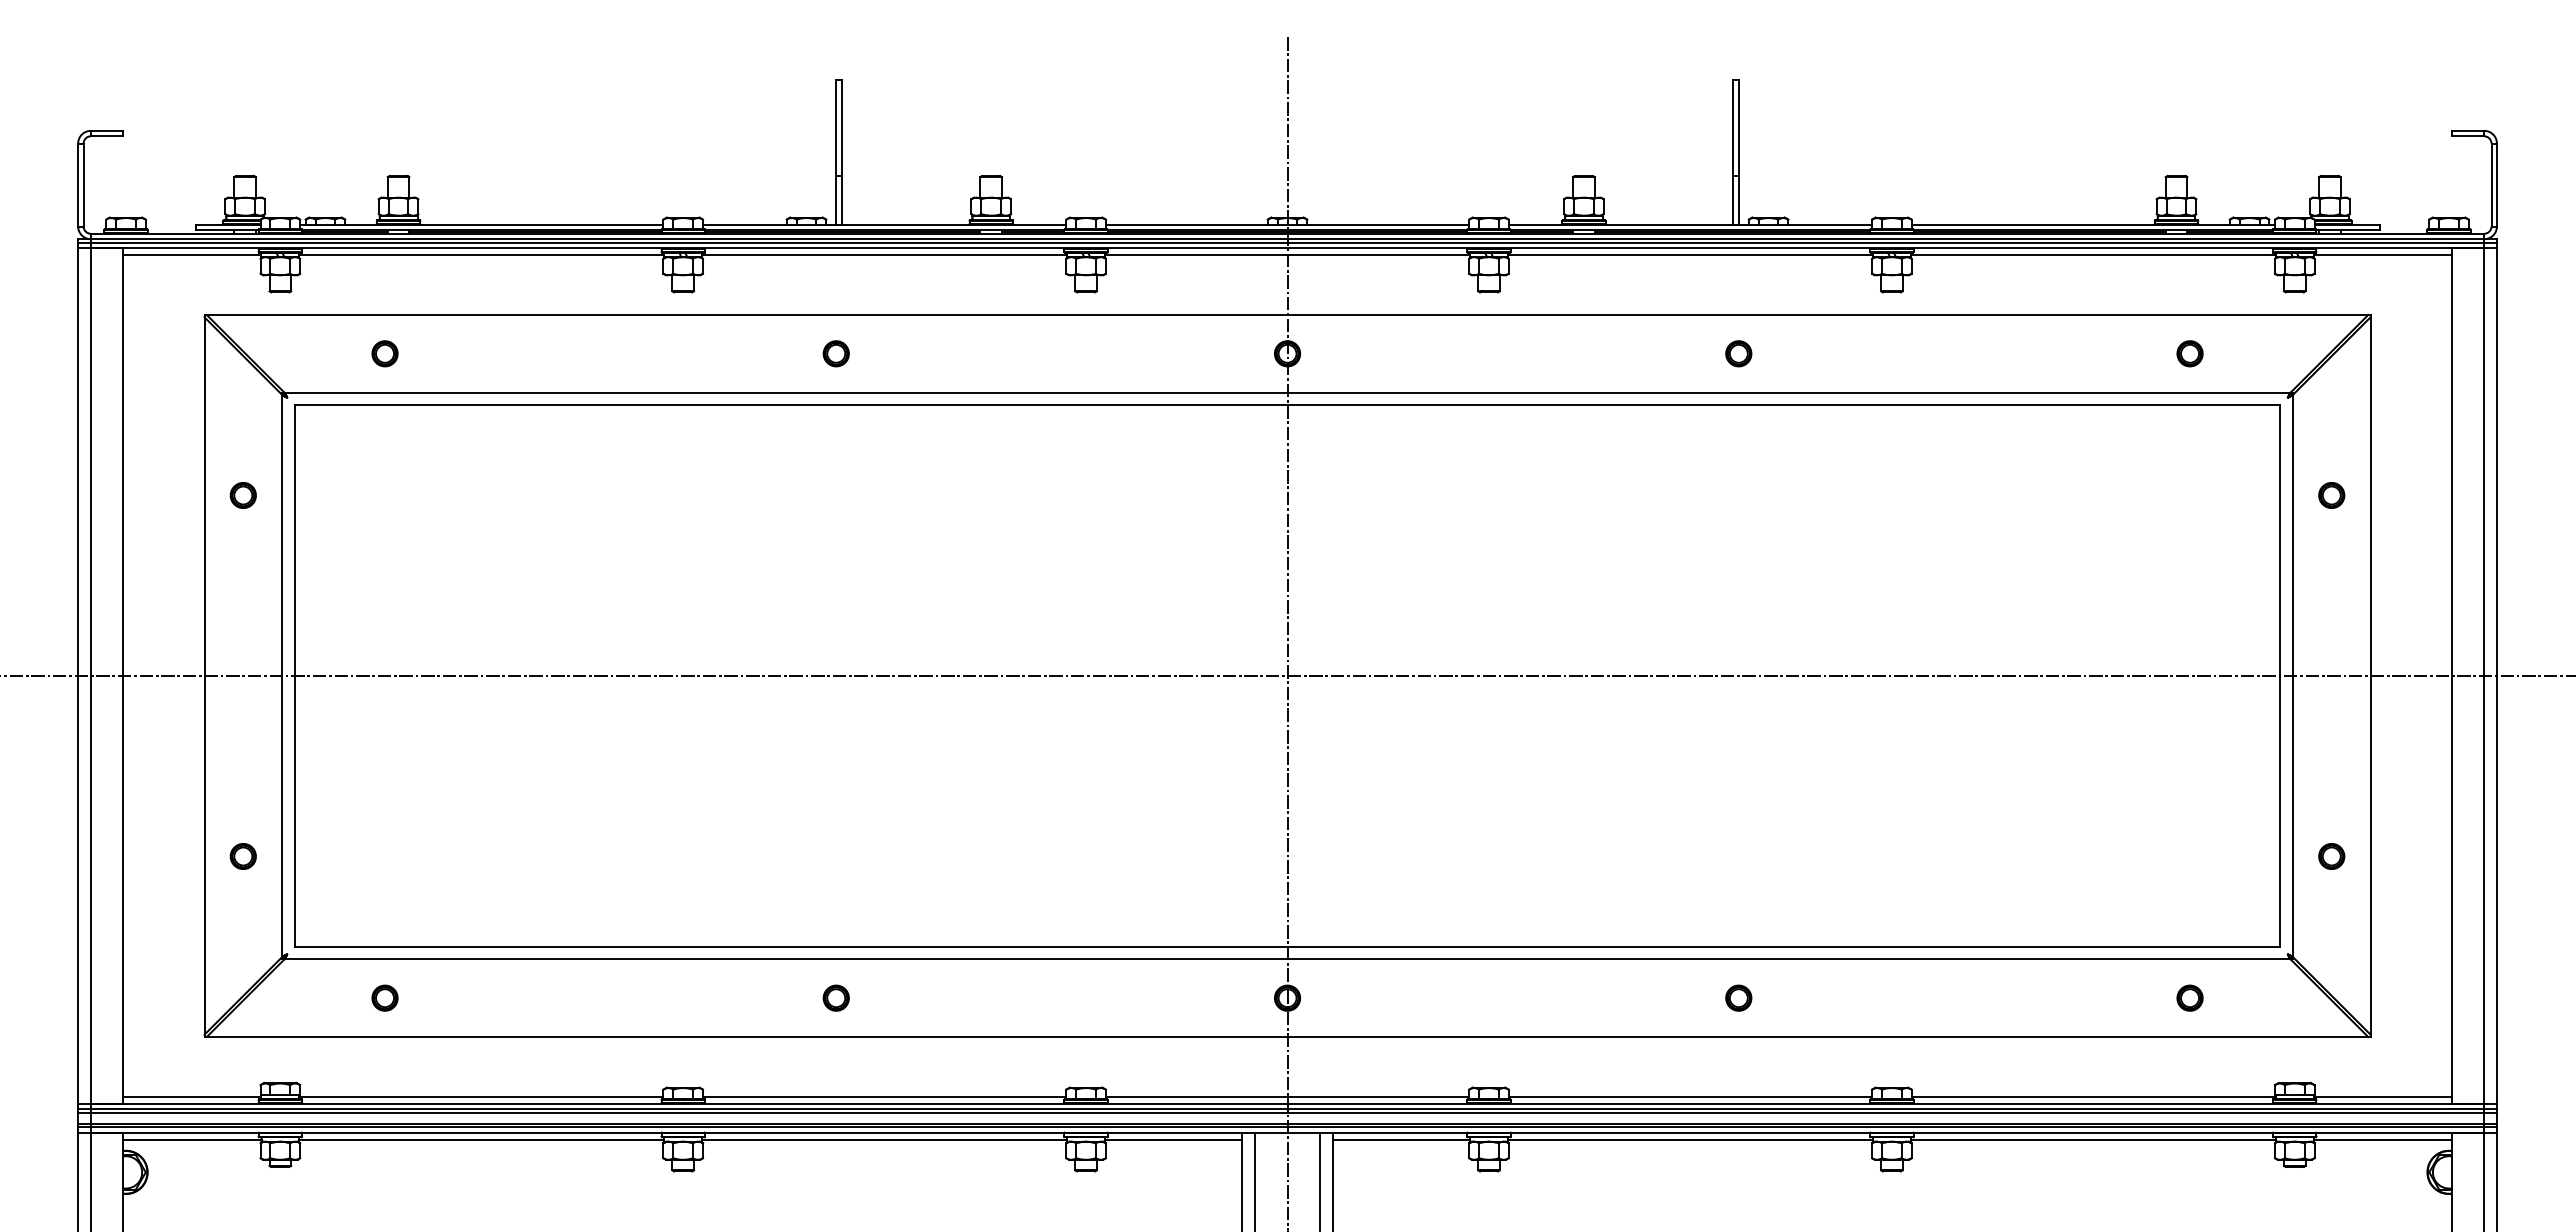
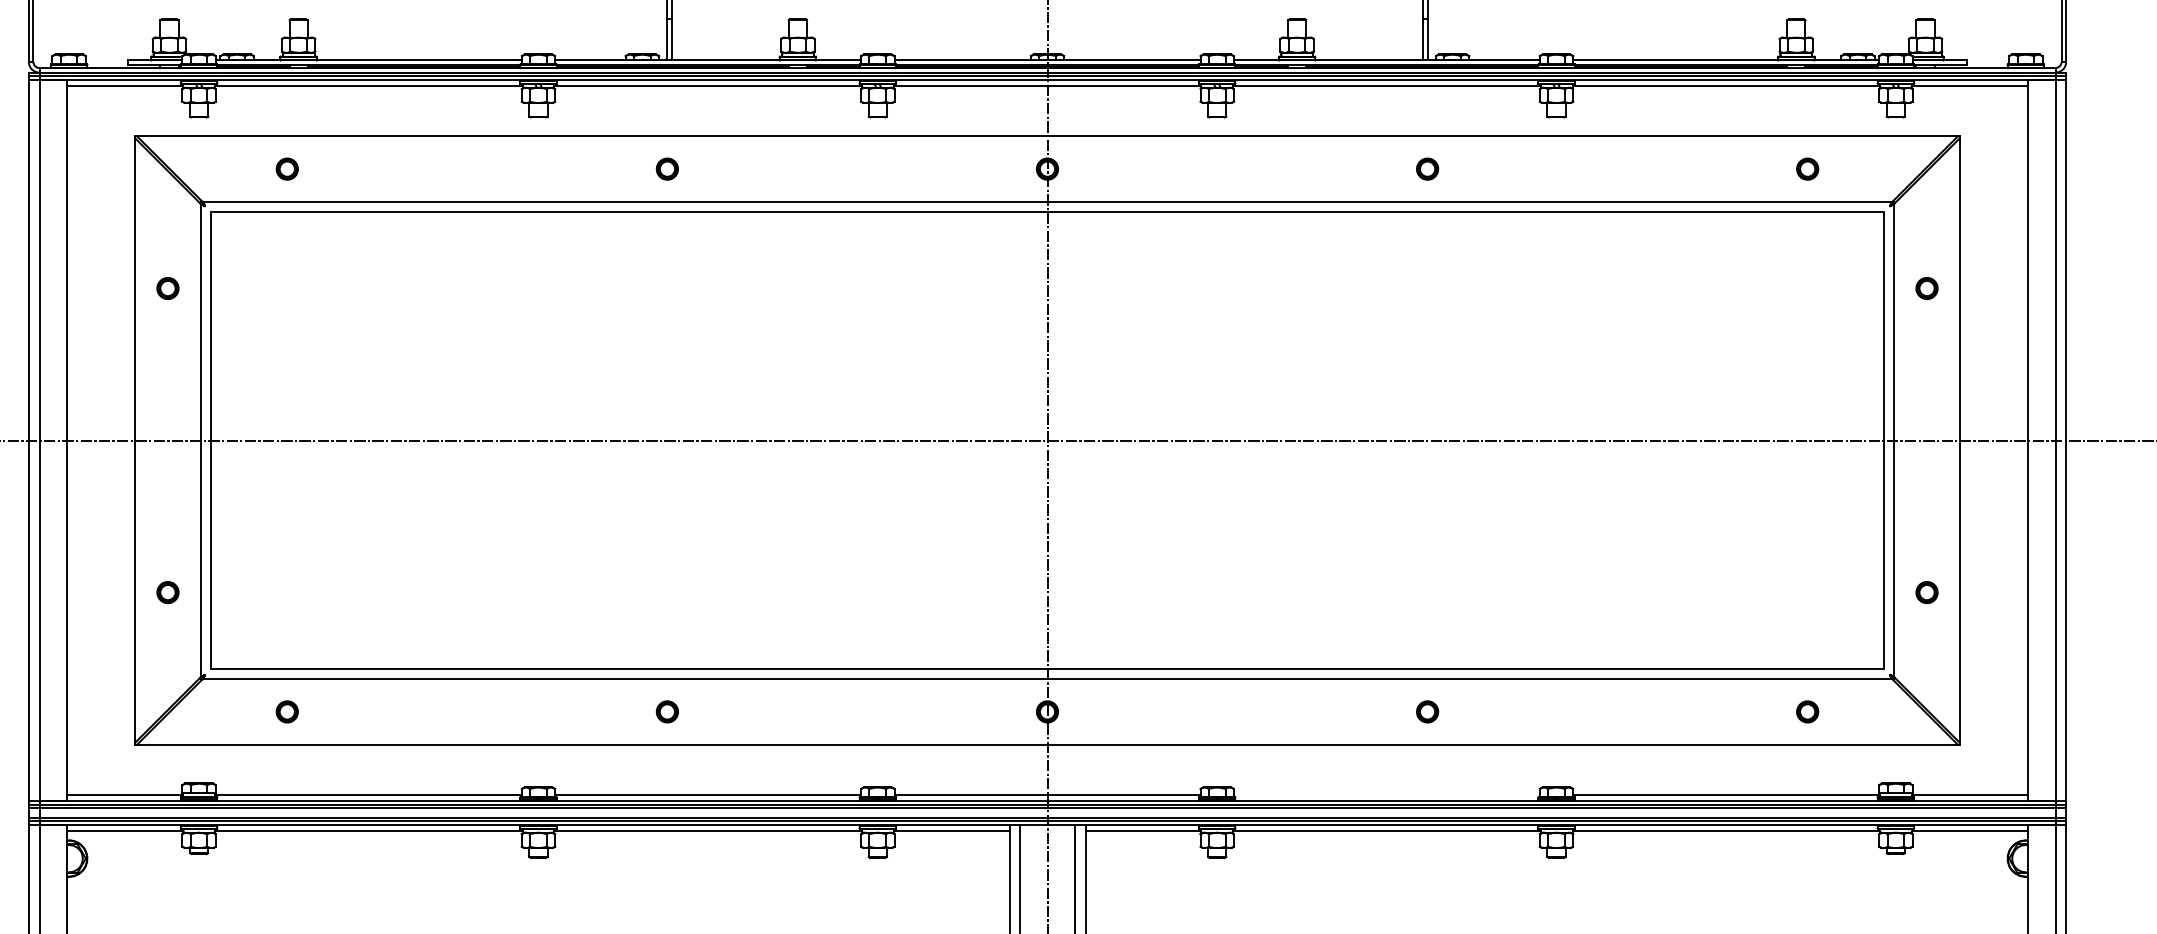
line: (1690, 1096) -> (1386, 794), removed

